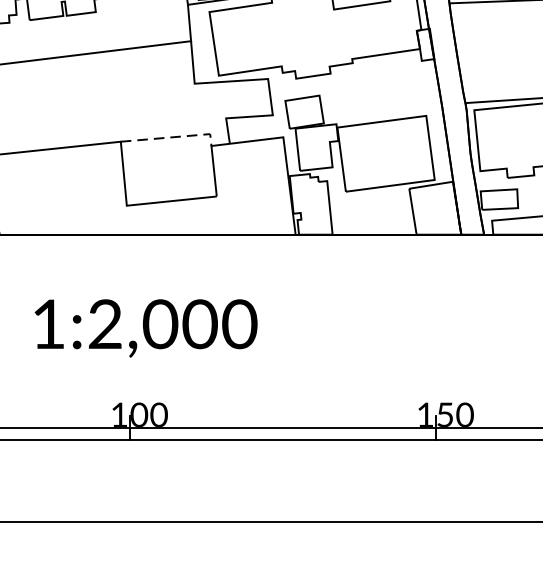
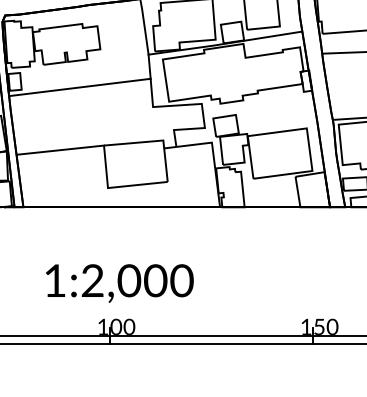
line: (172, 137) -> (138, 142), dashed -> solid
text: (145, 328) -> (119, 283), moved

